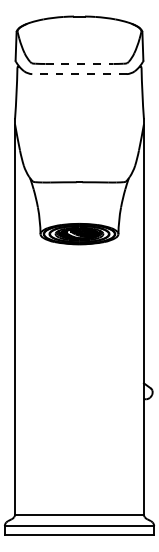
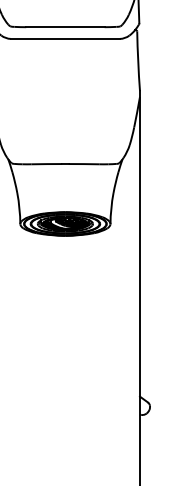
line: (79, 63) -> (65, 26), dashed -> solid
line: (79, 74) -> (65, 39), dashed -> solid

